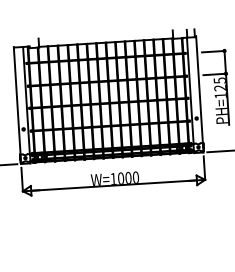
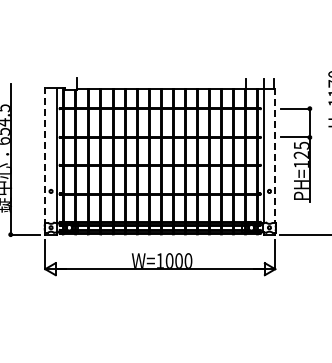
line: (199, 89) -> (275, 155), solid -> dashed
line: (17, 100) -> (45, 154), solid -> dashed

